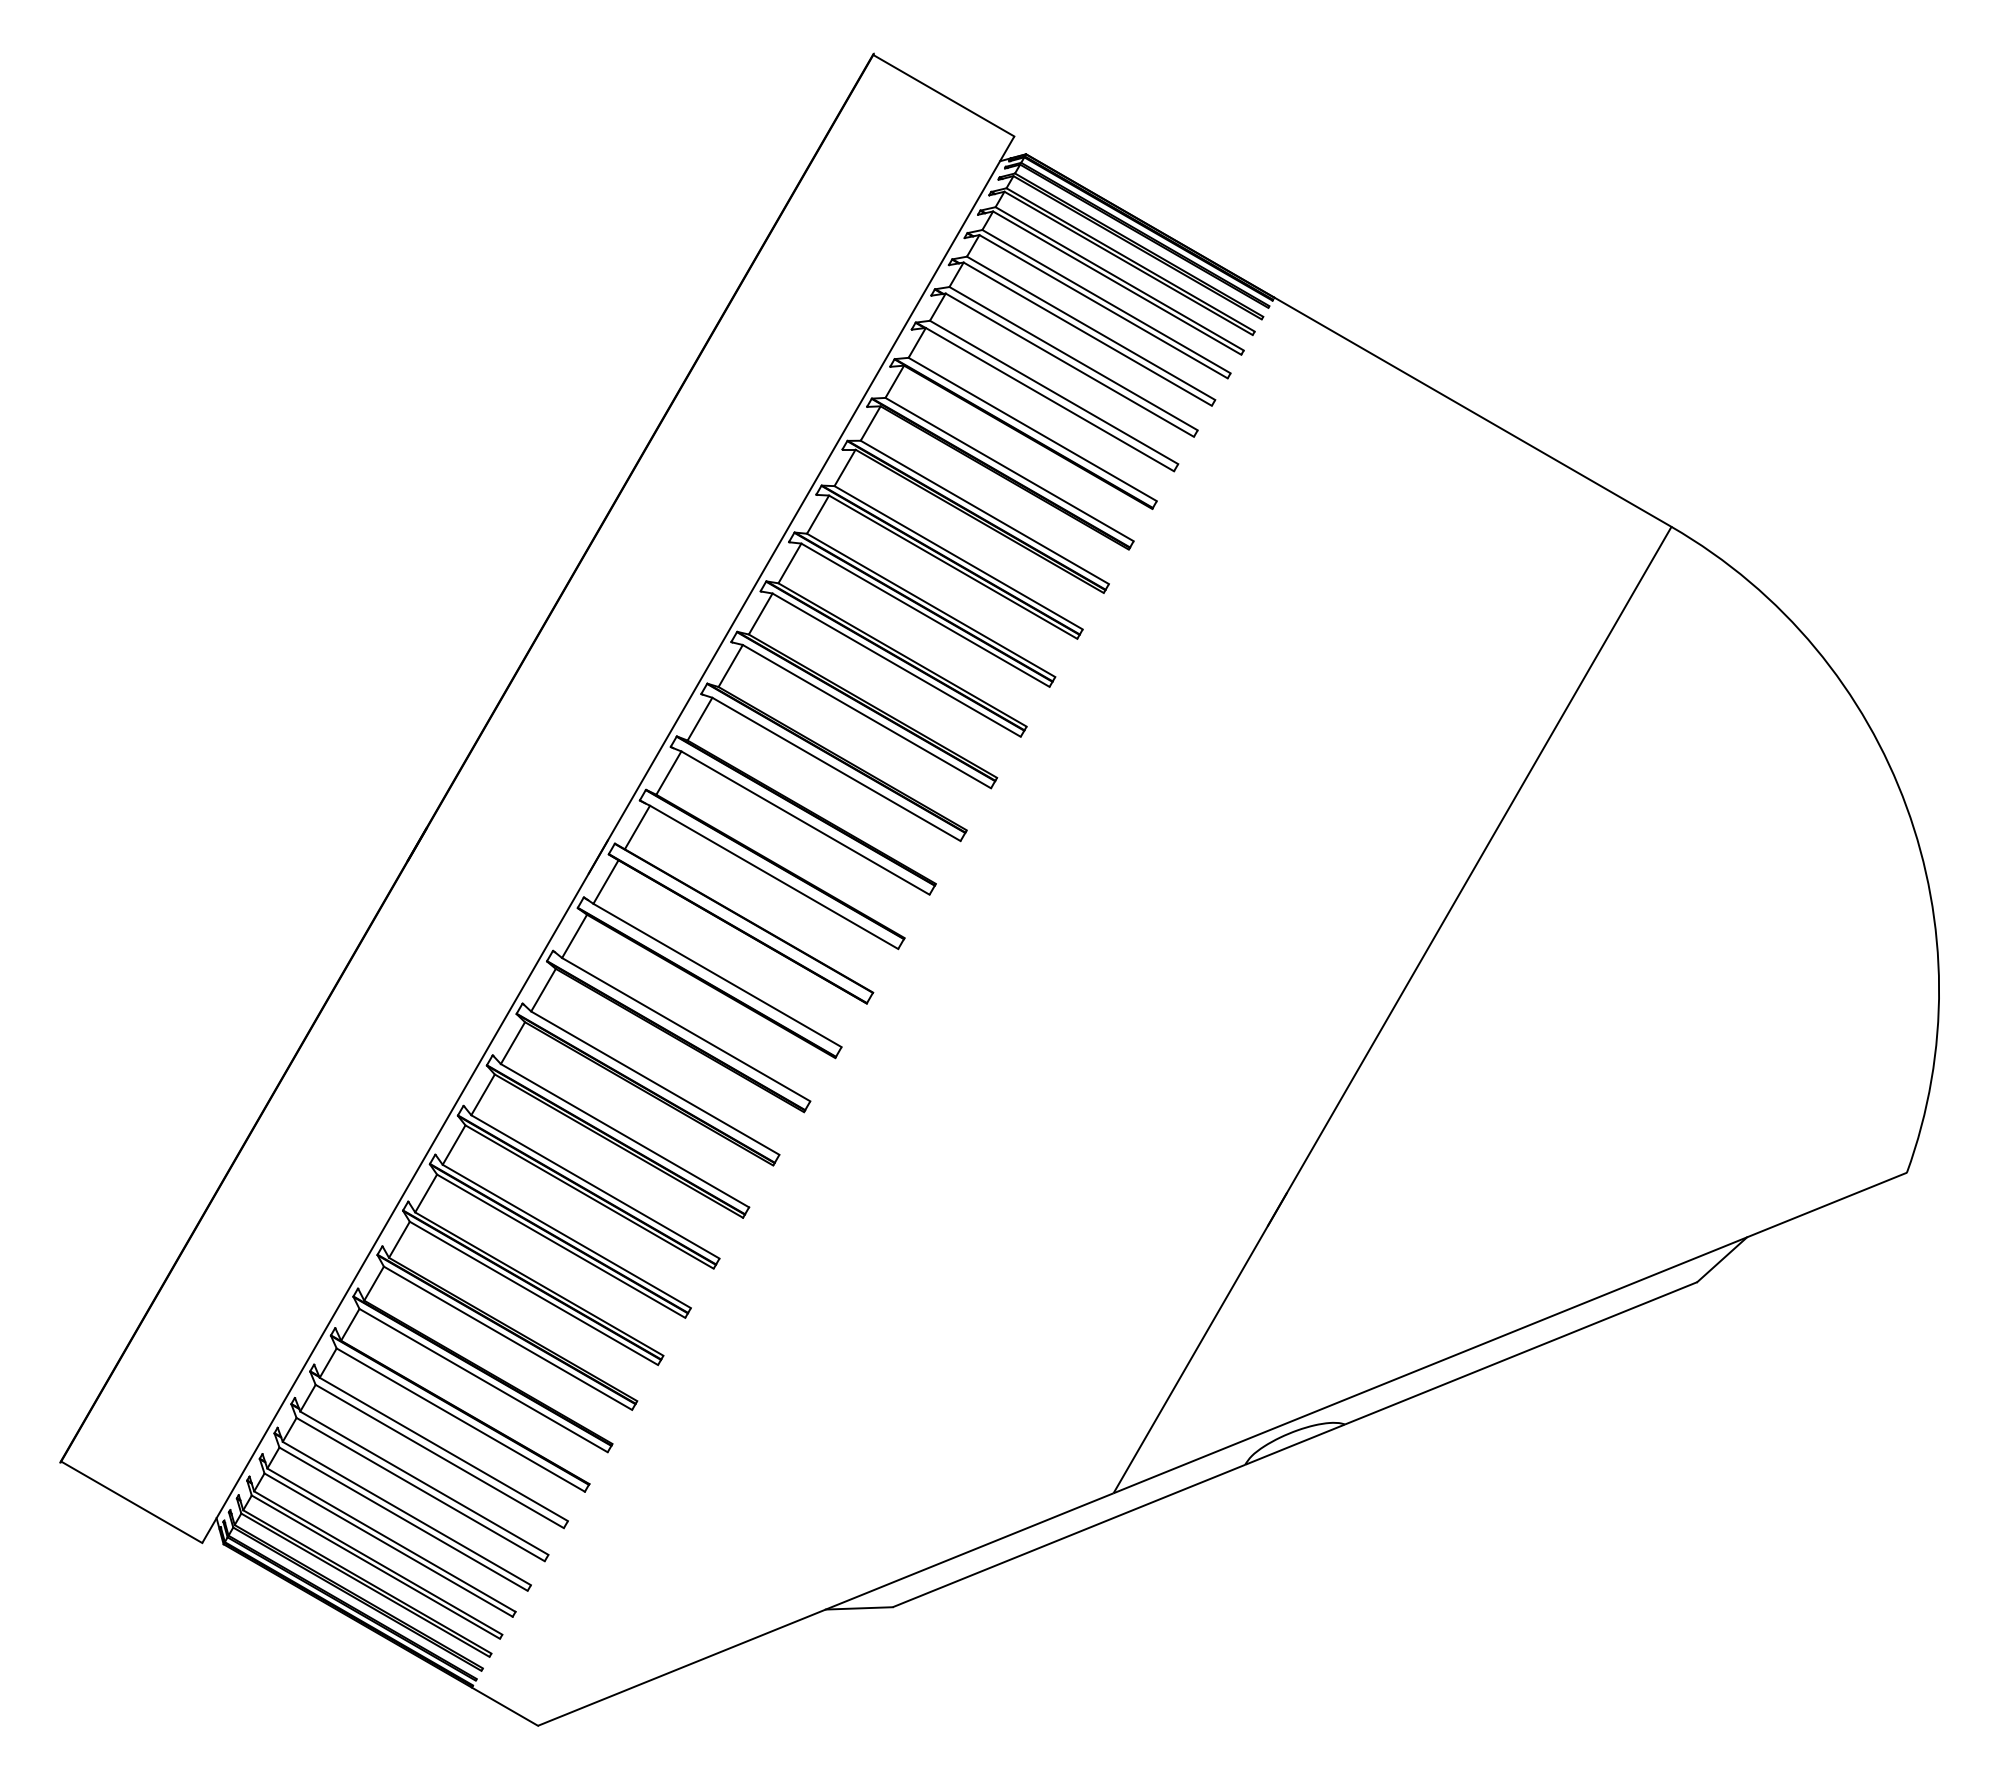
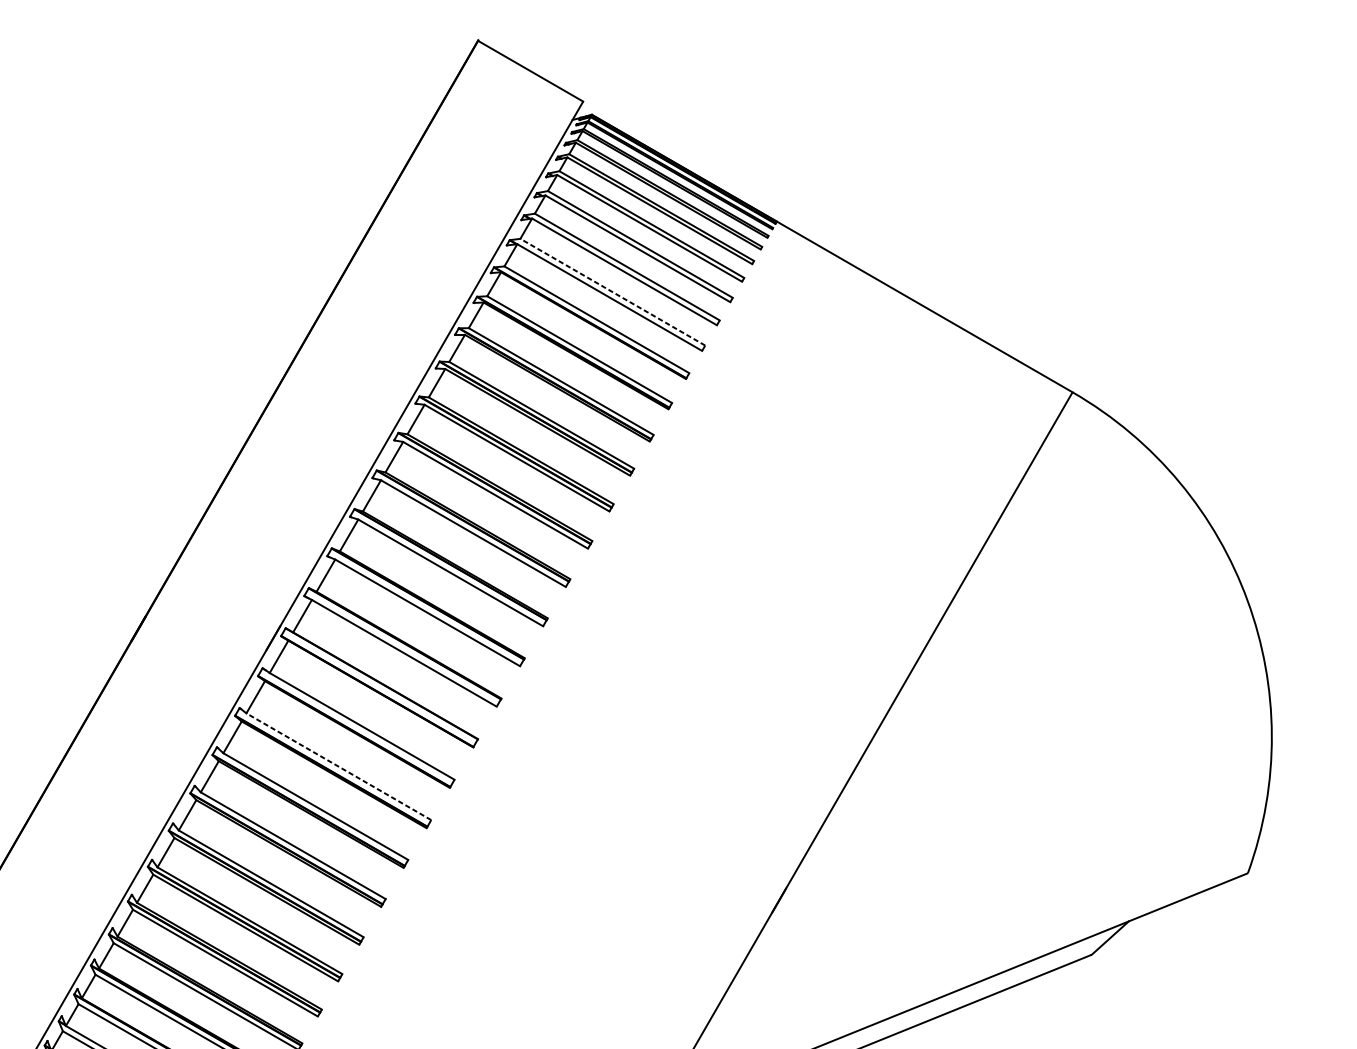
line: (1053, 392) -> (612, 292), solid -> dashed
line: (685, 1029) -> (338, 766), solid -> dashed

